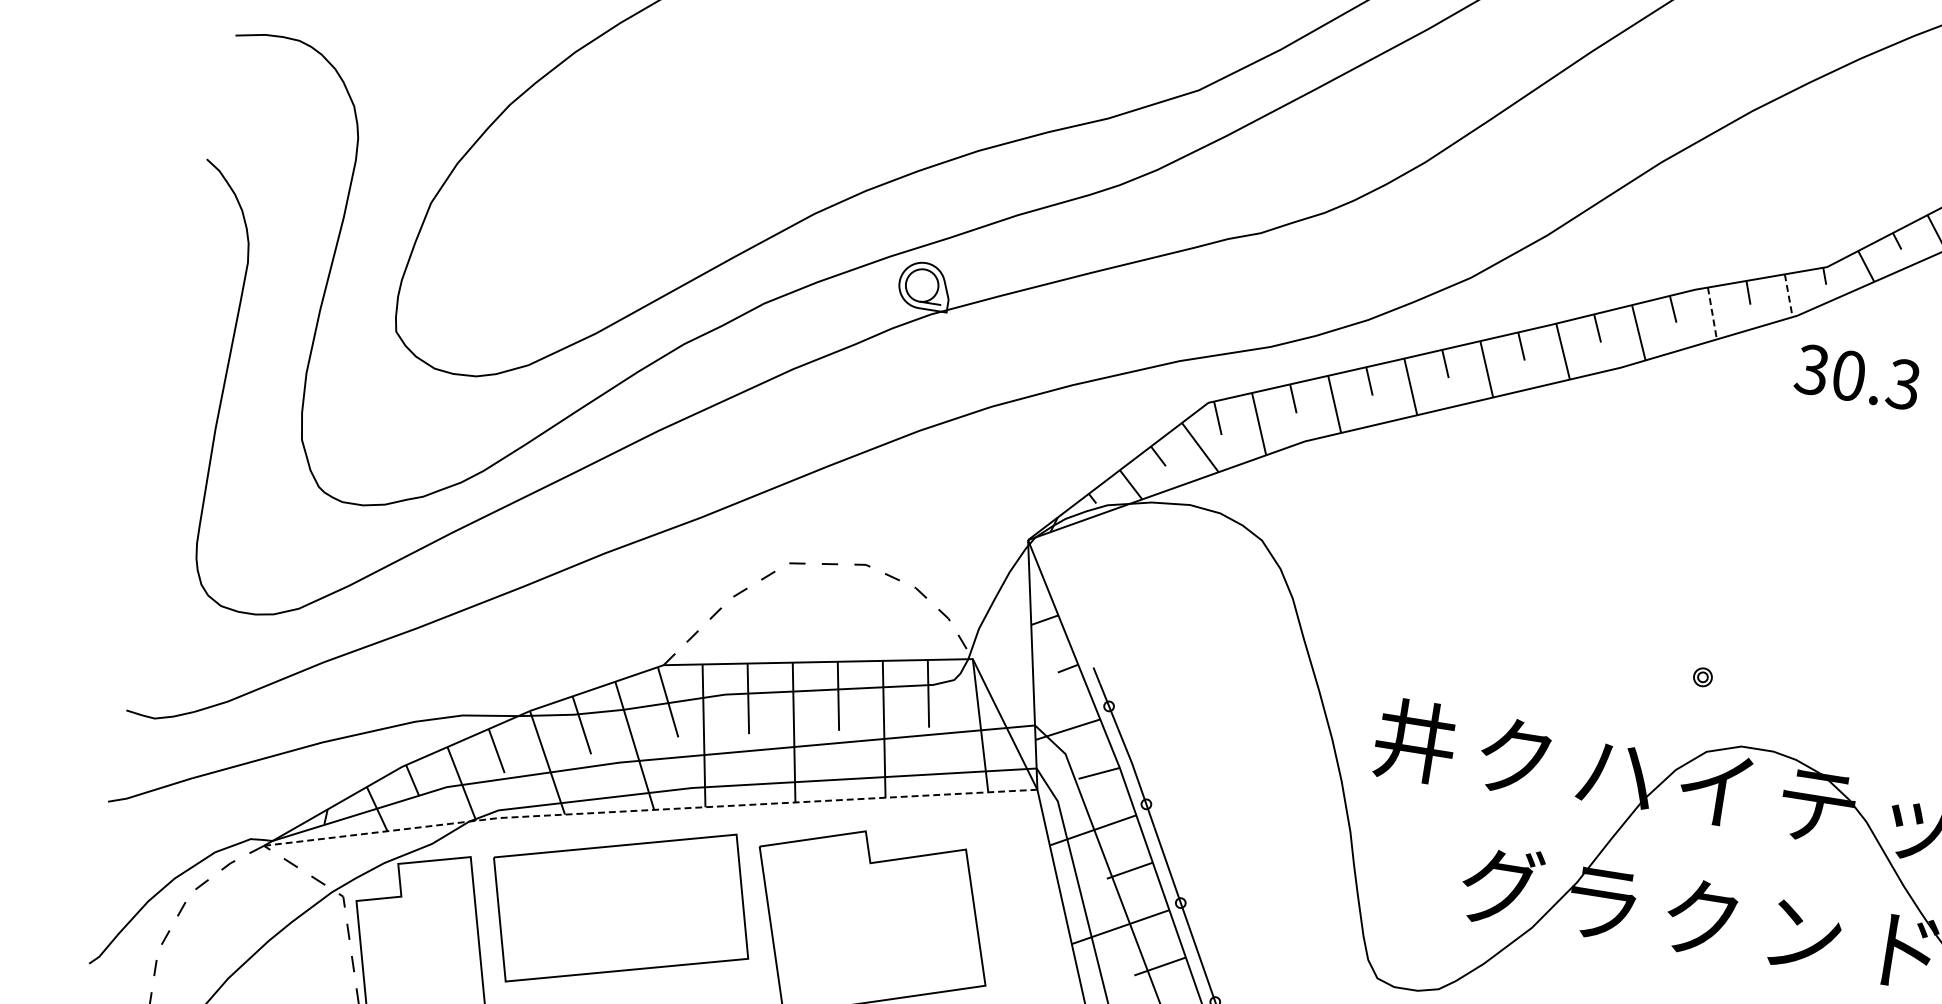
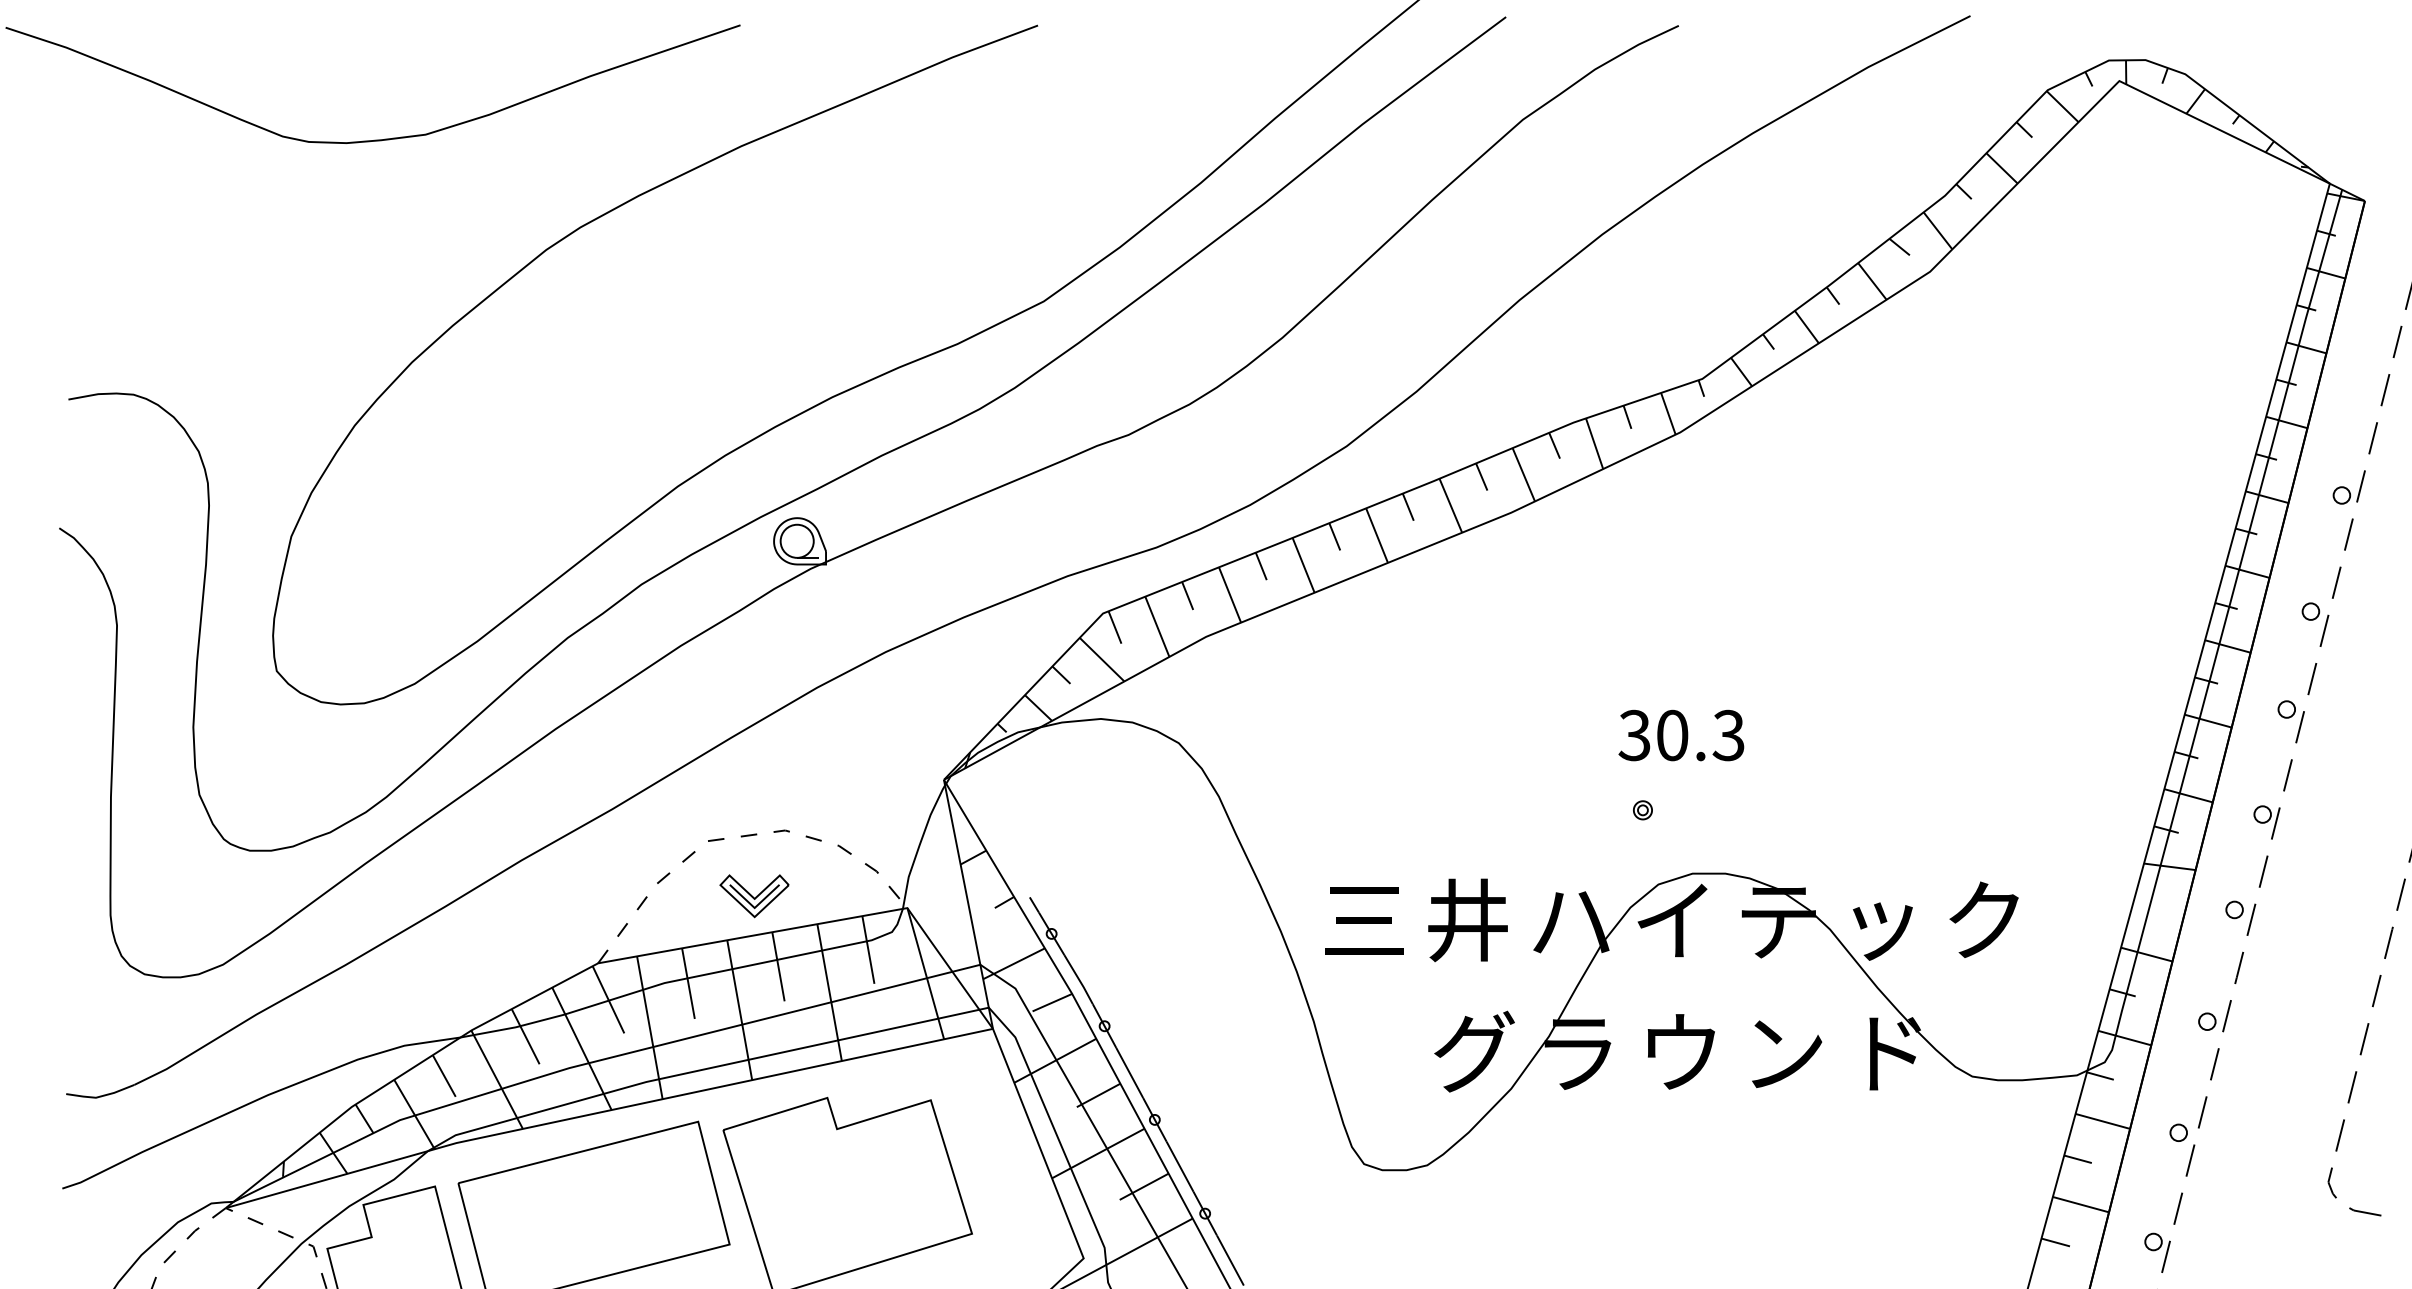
line: (1788, 296) -> (1668, 414), dashed -> solid
line: (1712, 313) -> (1594, 443), dashed -> solid
text: (1857, 377) -> (1681, 735), moved
part: (825, 624) -> (754, 896), added
text: (1415, 741) -> (1364, 920), 井 -> 三
text: (1515, 757) -> (1467, 920), ク -> 井
line: (648, 810) -> (605, 1111), dashed -> solid
text: (1701, 917) -> (1679, 1051), ク -> ウ

